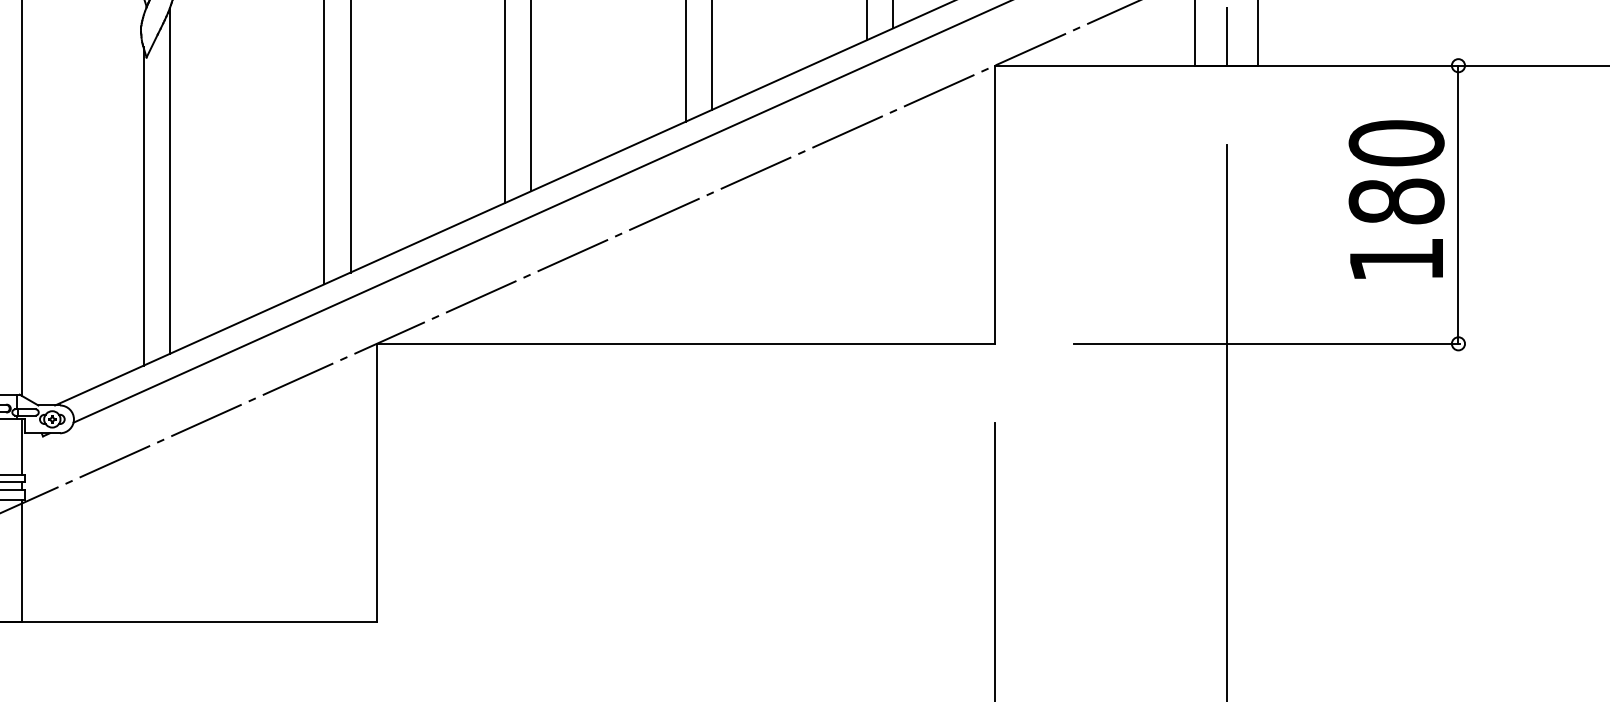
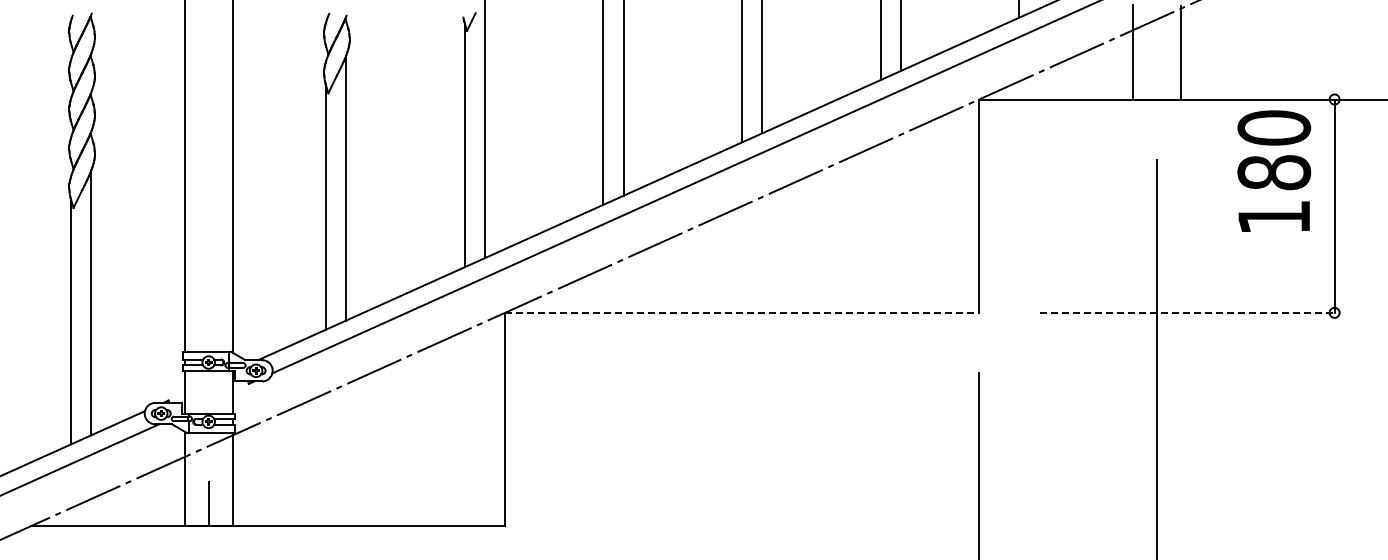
line: (1226, 35) -> (1156, 76), removed
text: (1396, 198) -> (1274, 170), moved
line: (686, 343) -> (742, 312), solid -> dashed
line: (1267, 343) -> (1188, 312), solid -> dashed

